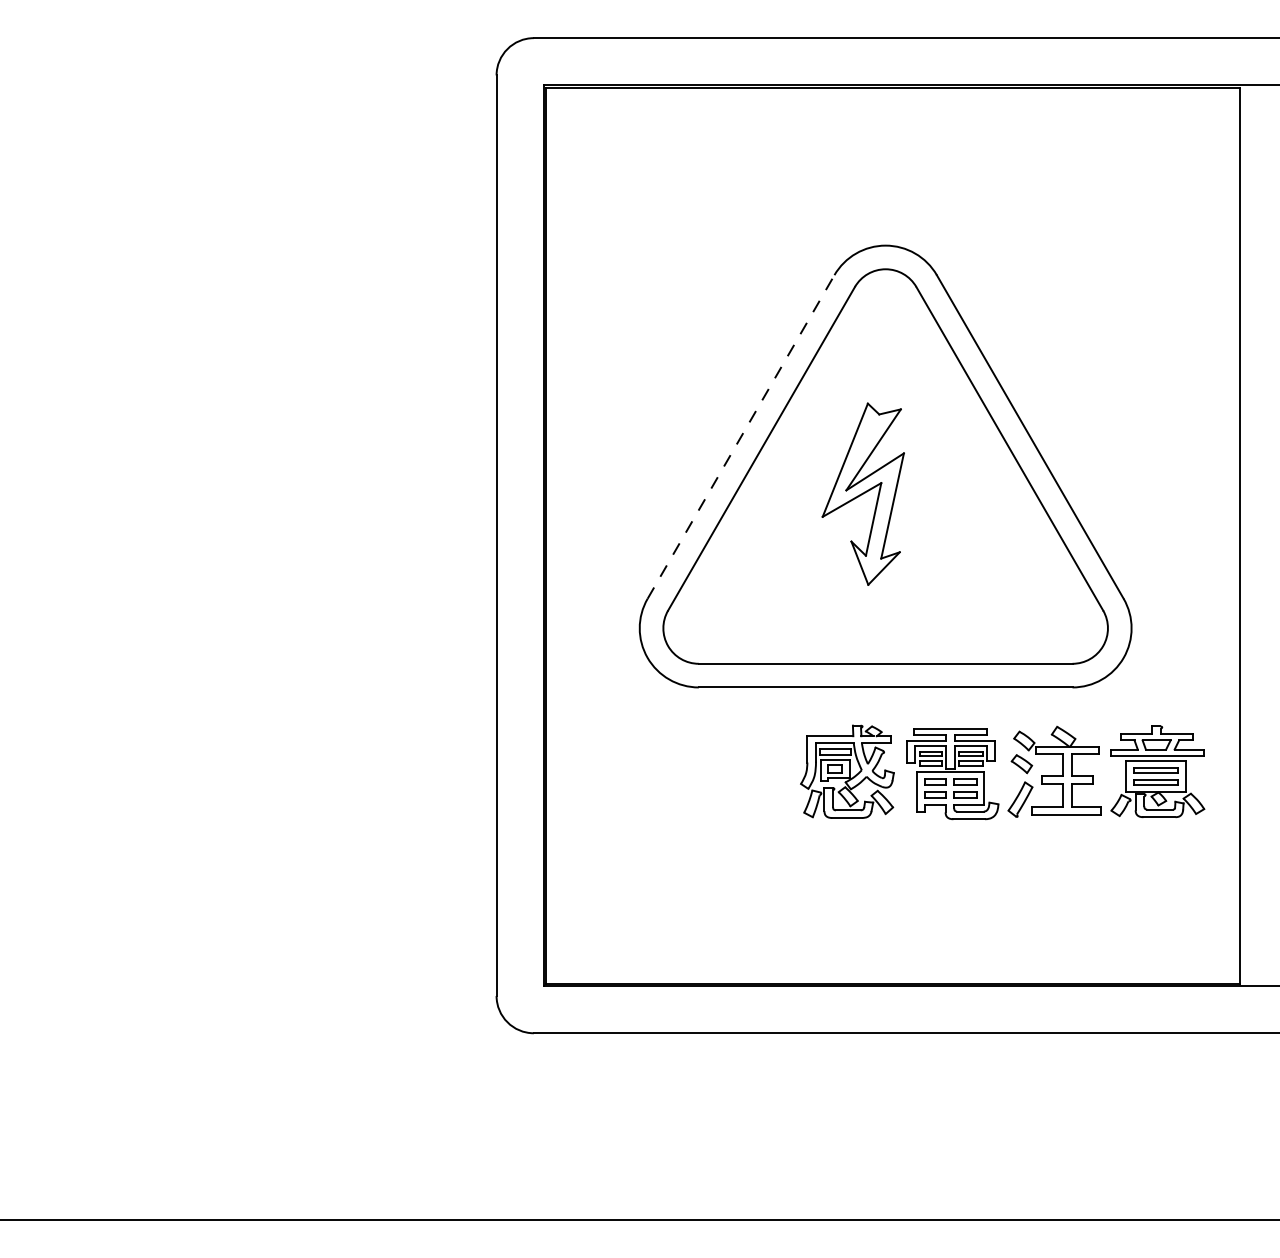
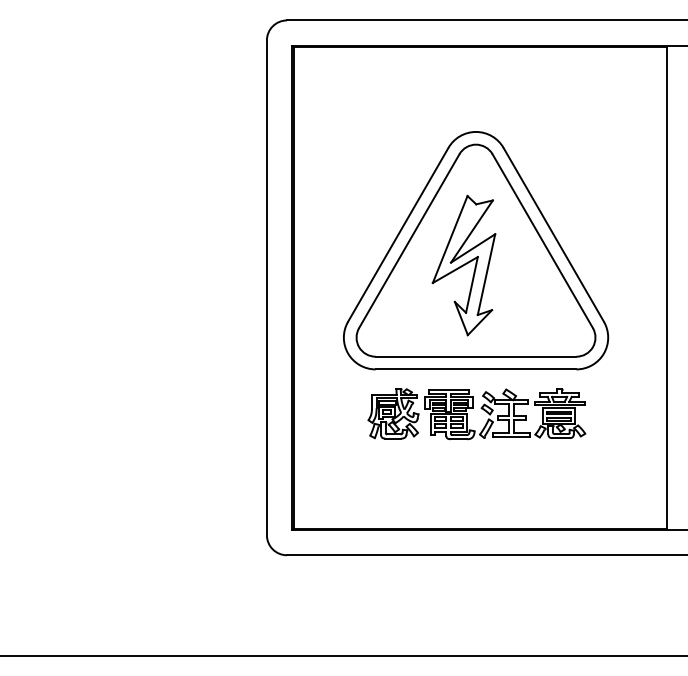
line: (741, 436) -> (398, 234), dashed -> solid
part: (862, 494) -> (463, 265), size x1.43
part: (996, 762) -> (473, 408), moved

